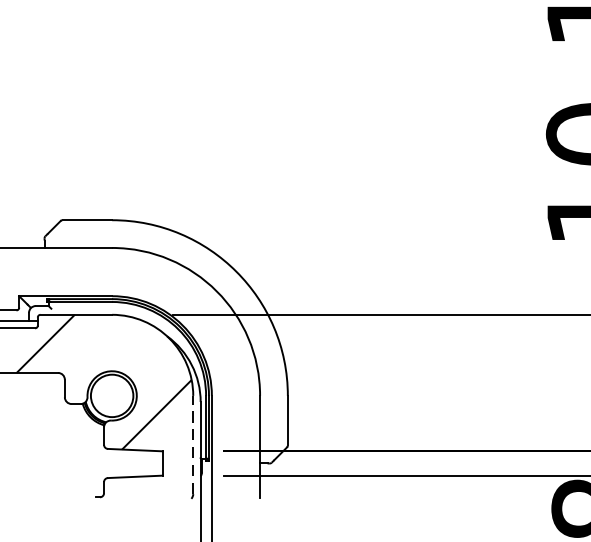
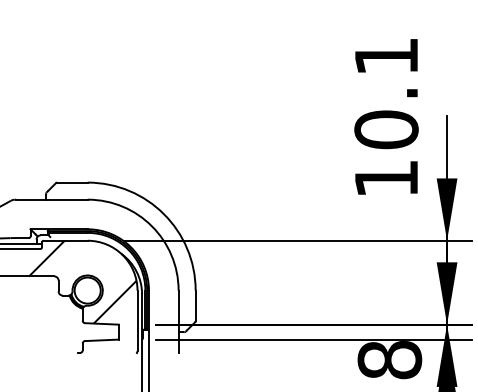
line: (193, 444) -> (137, 320), dashed -> solid

